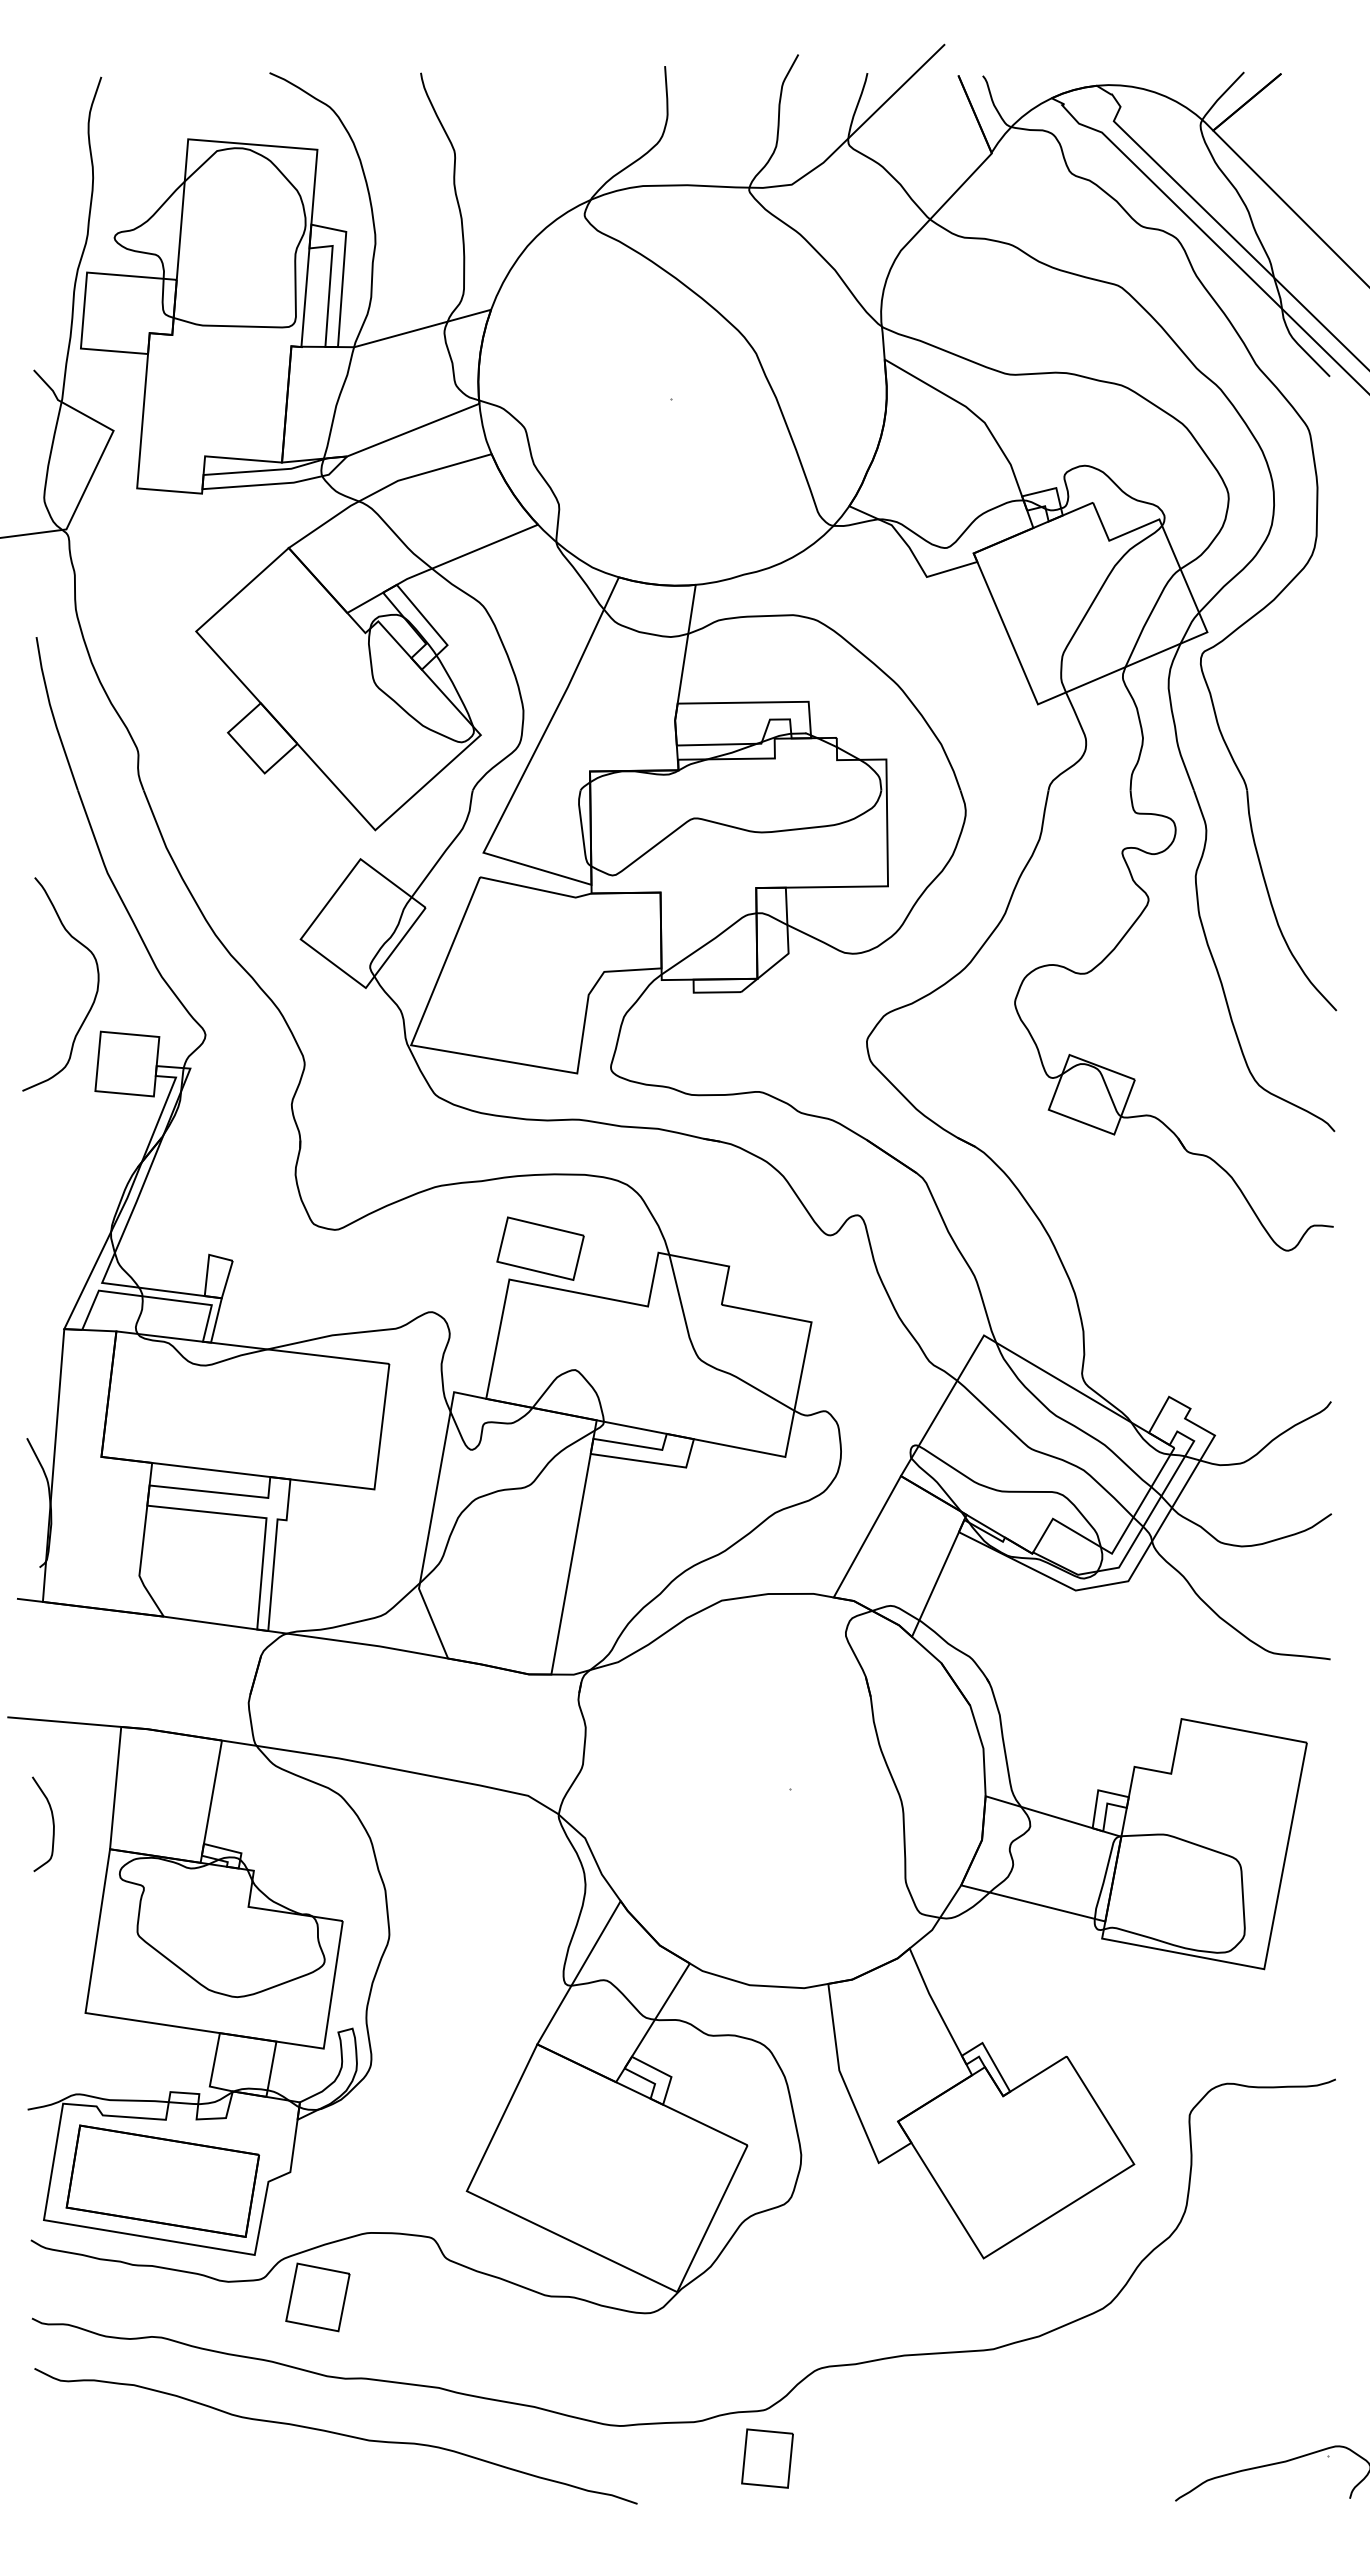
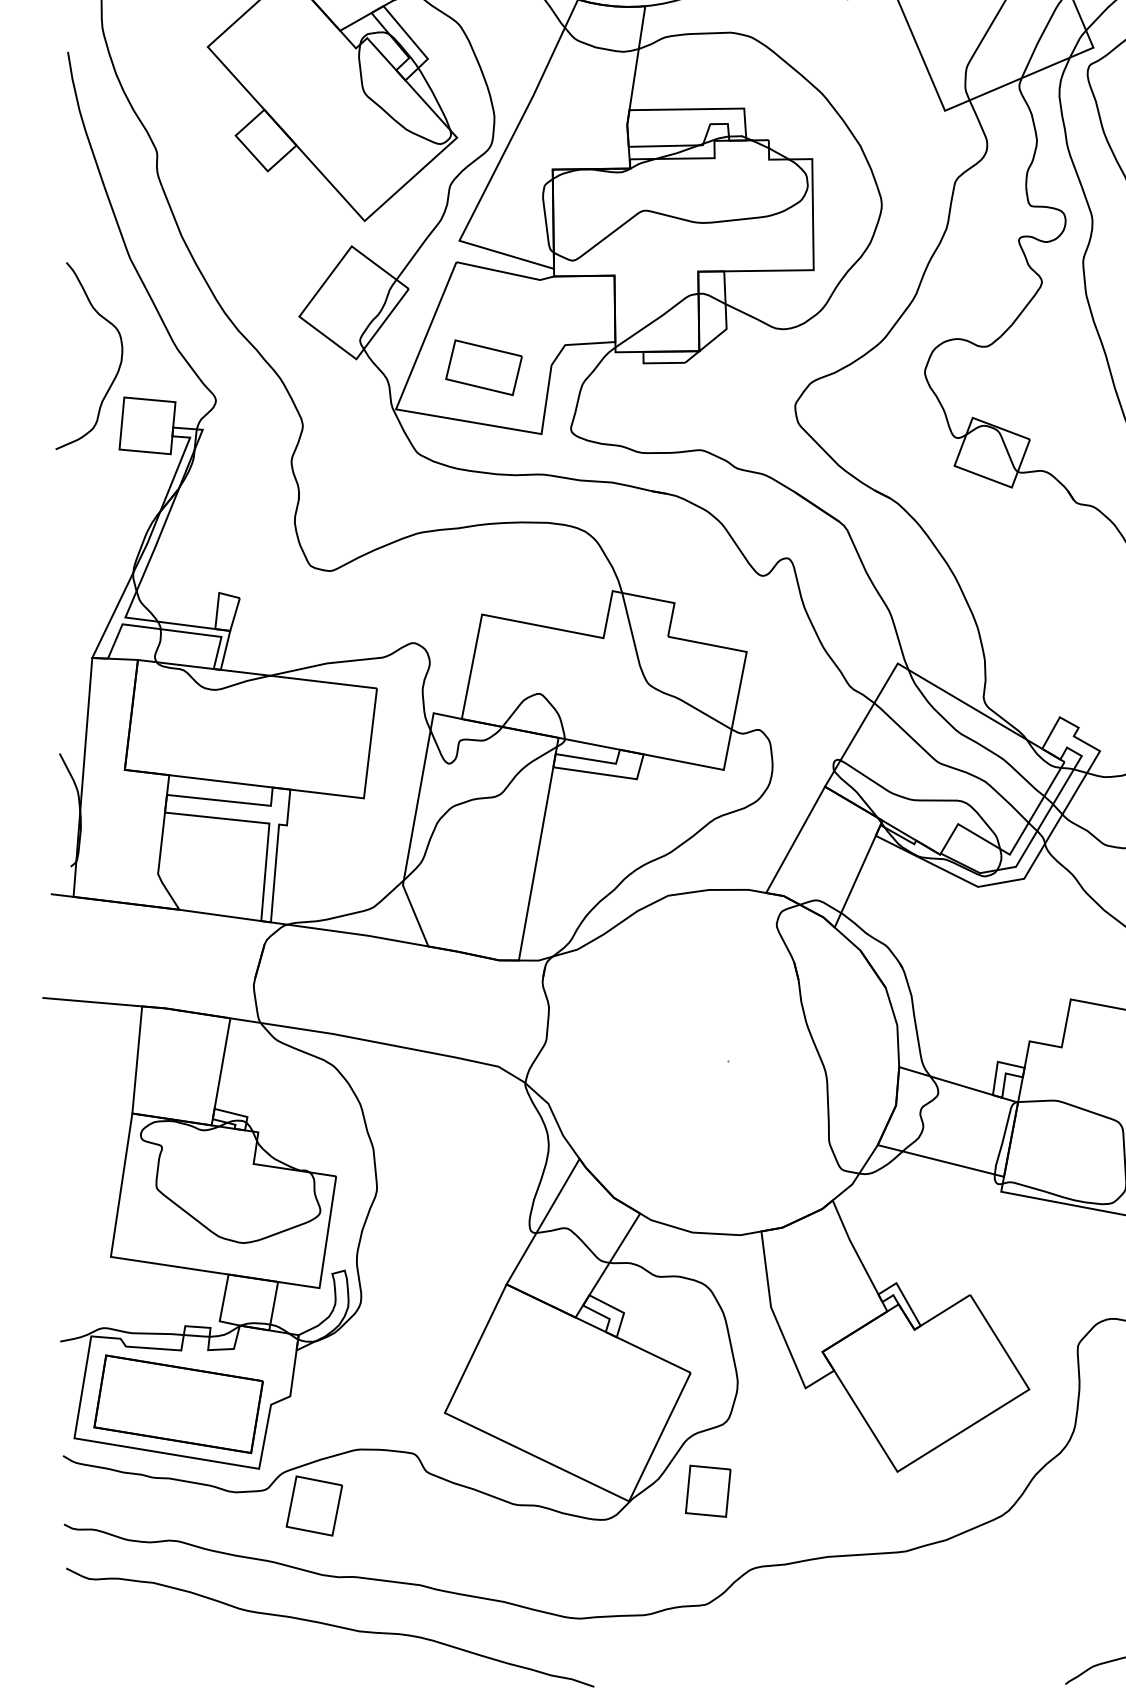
part: (540, 1248) -> (483, 367), moved
curve: (52, 1824) -> (81, 1091), removed
part: (767, 2458) -> (708, 1491), moved

